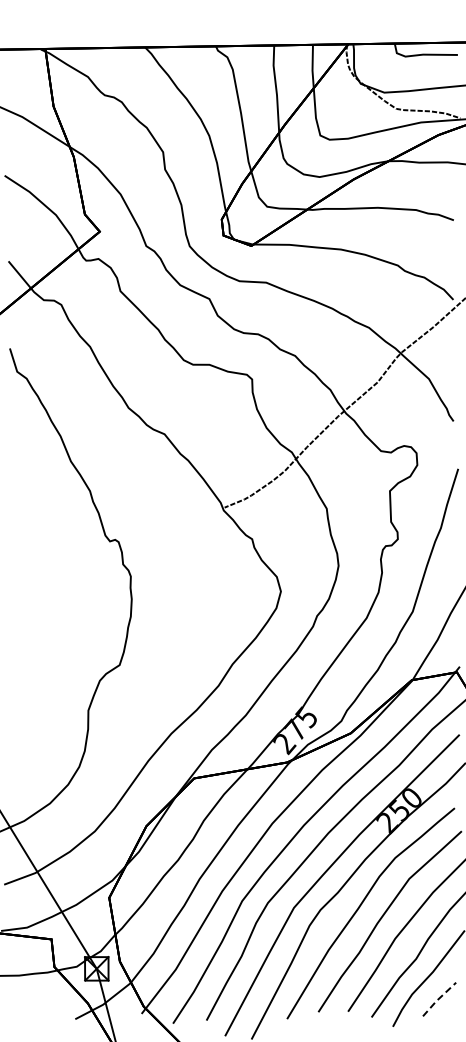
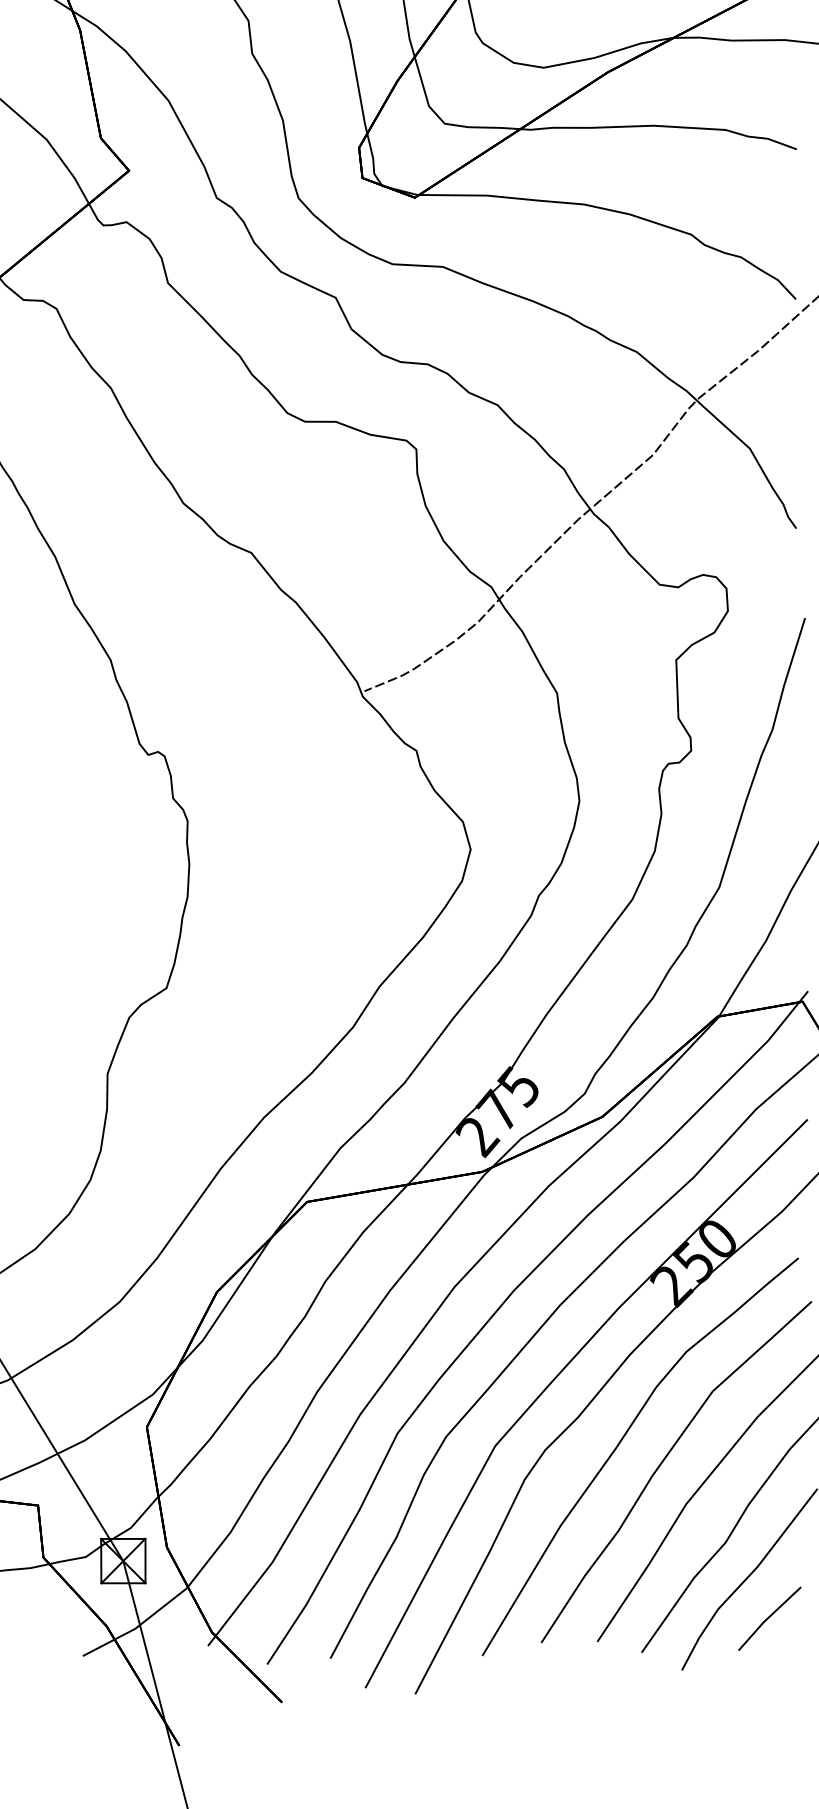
line: (438, 999) -> (767, 1618), dashed -> solid

